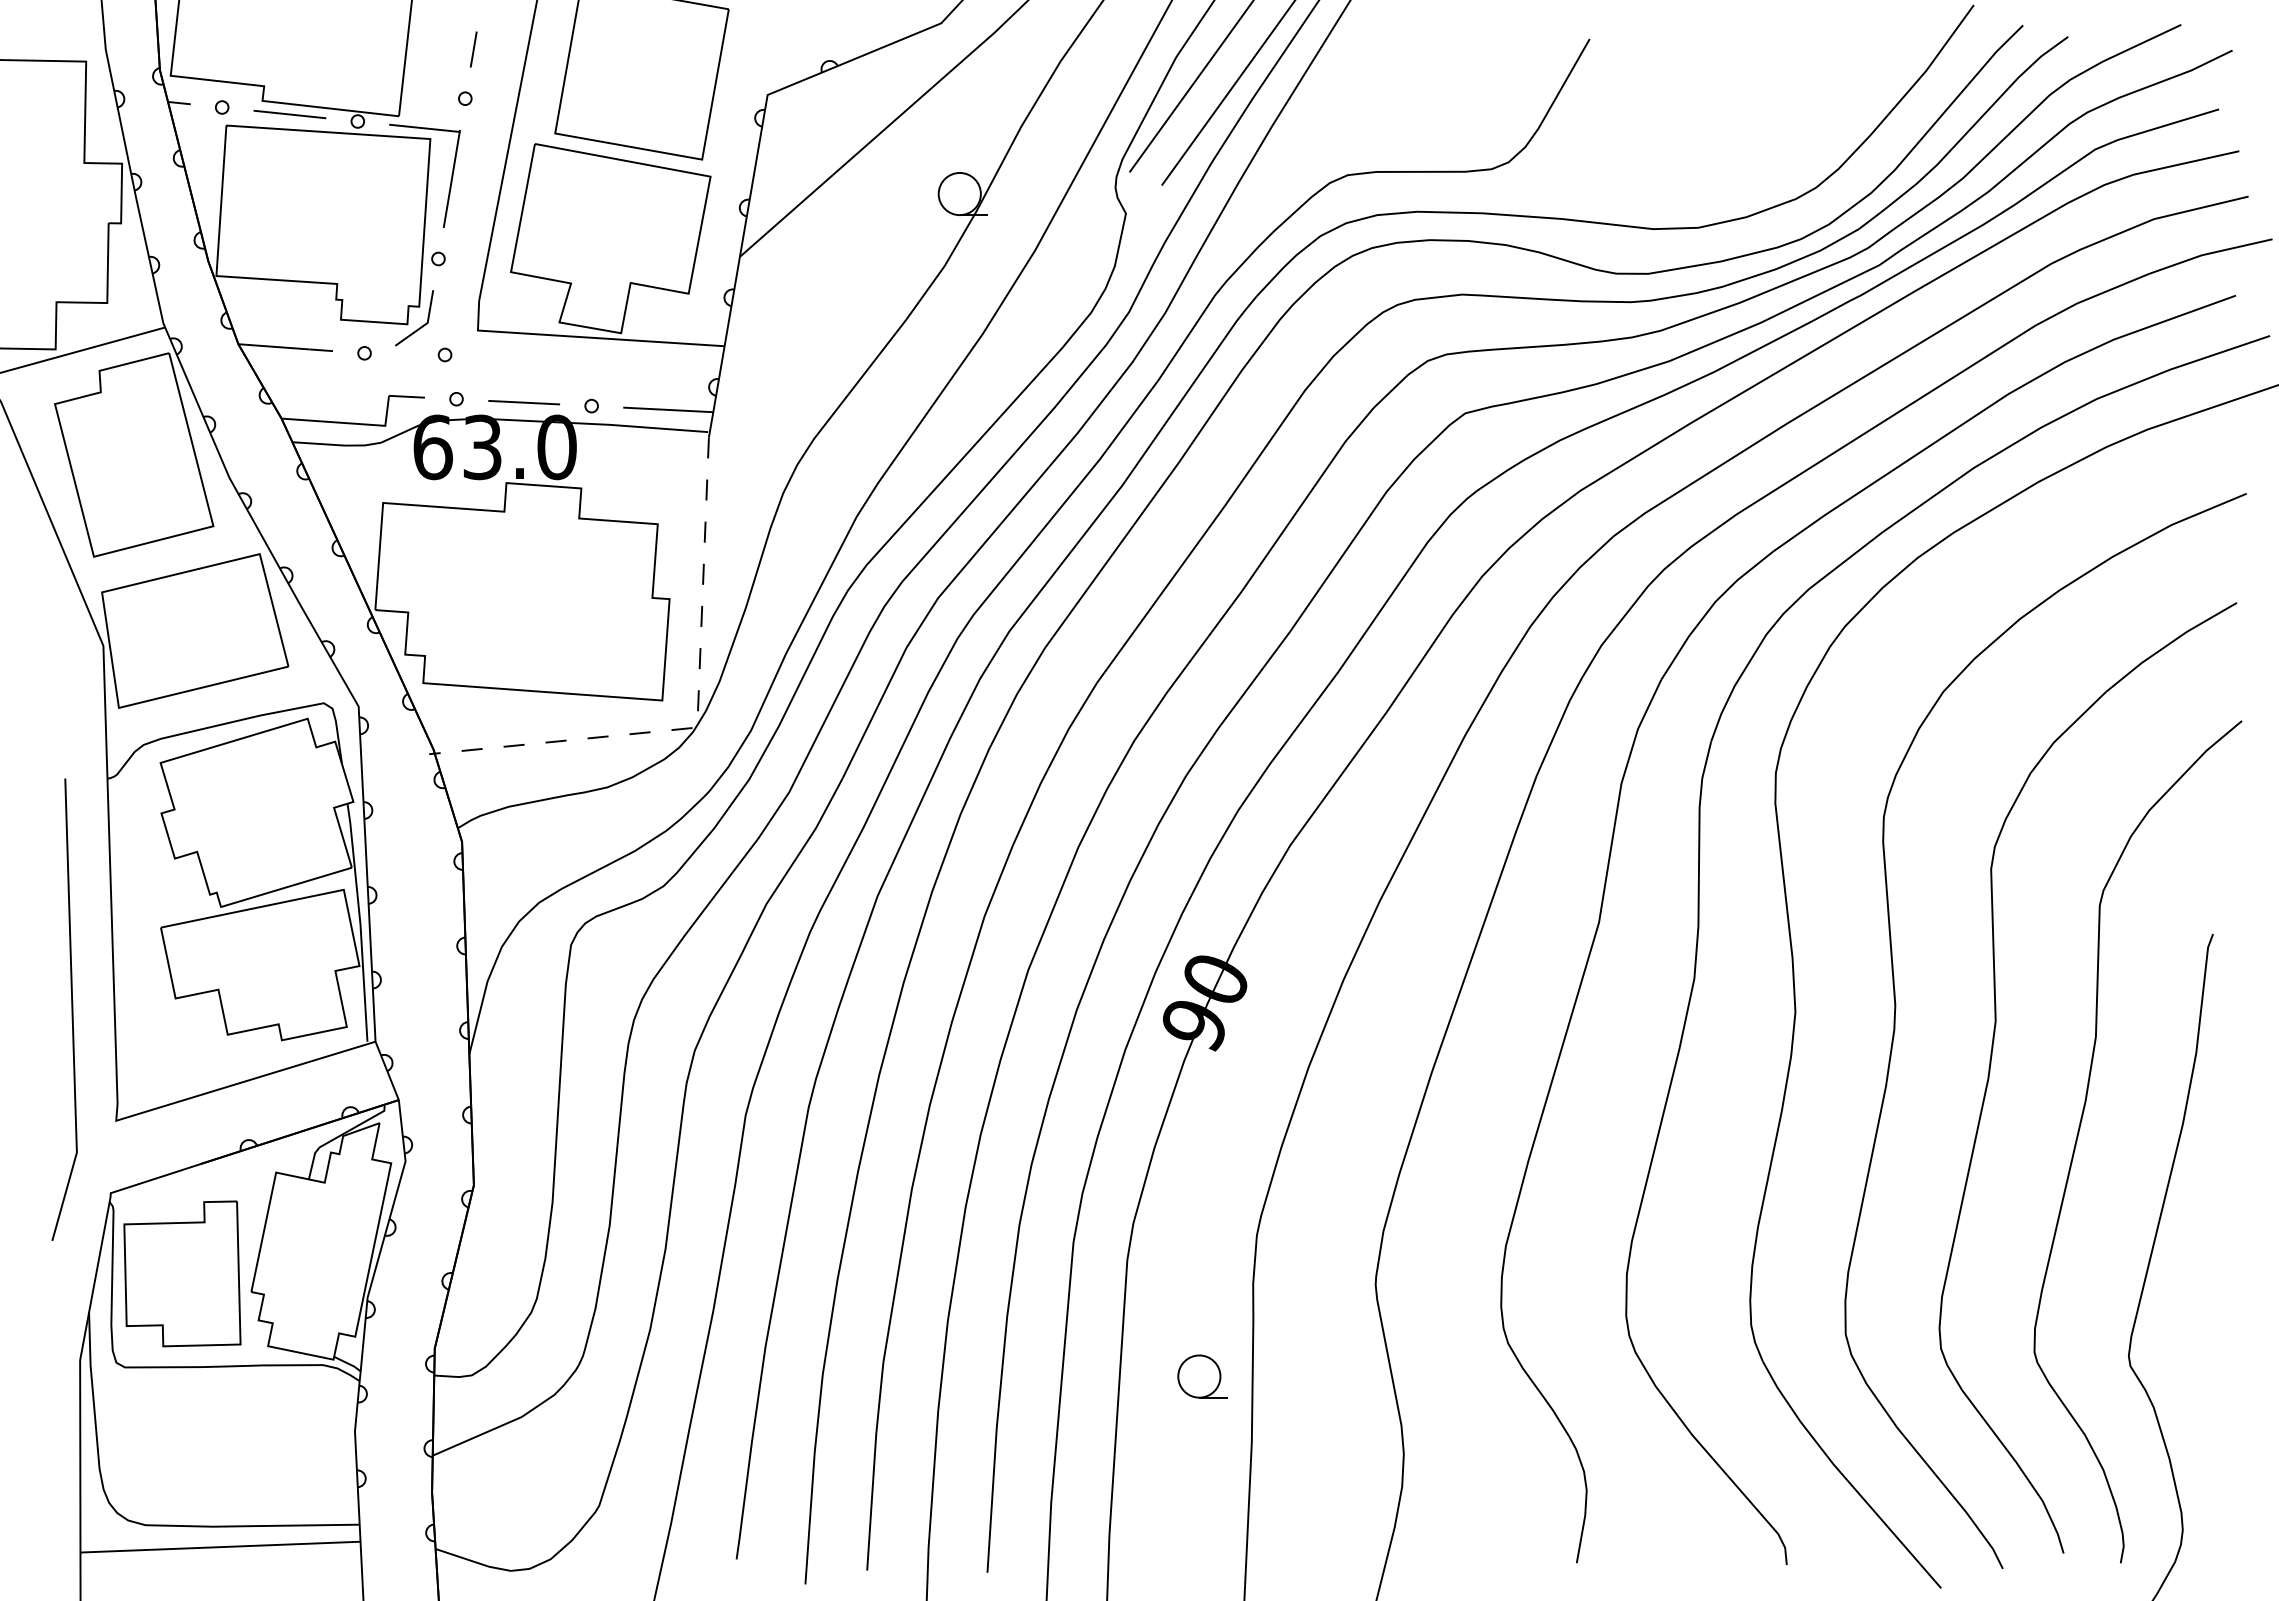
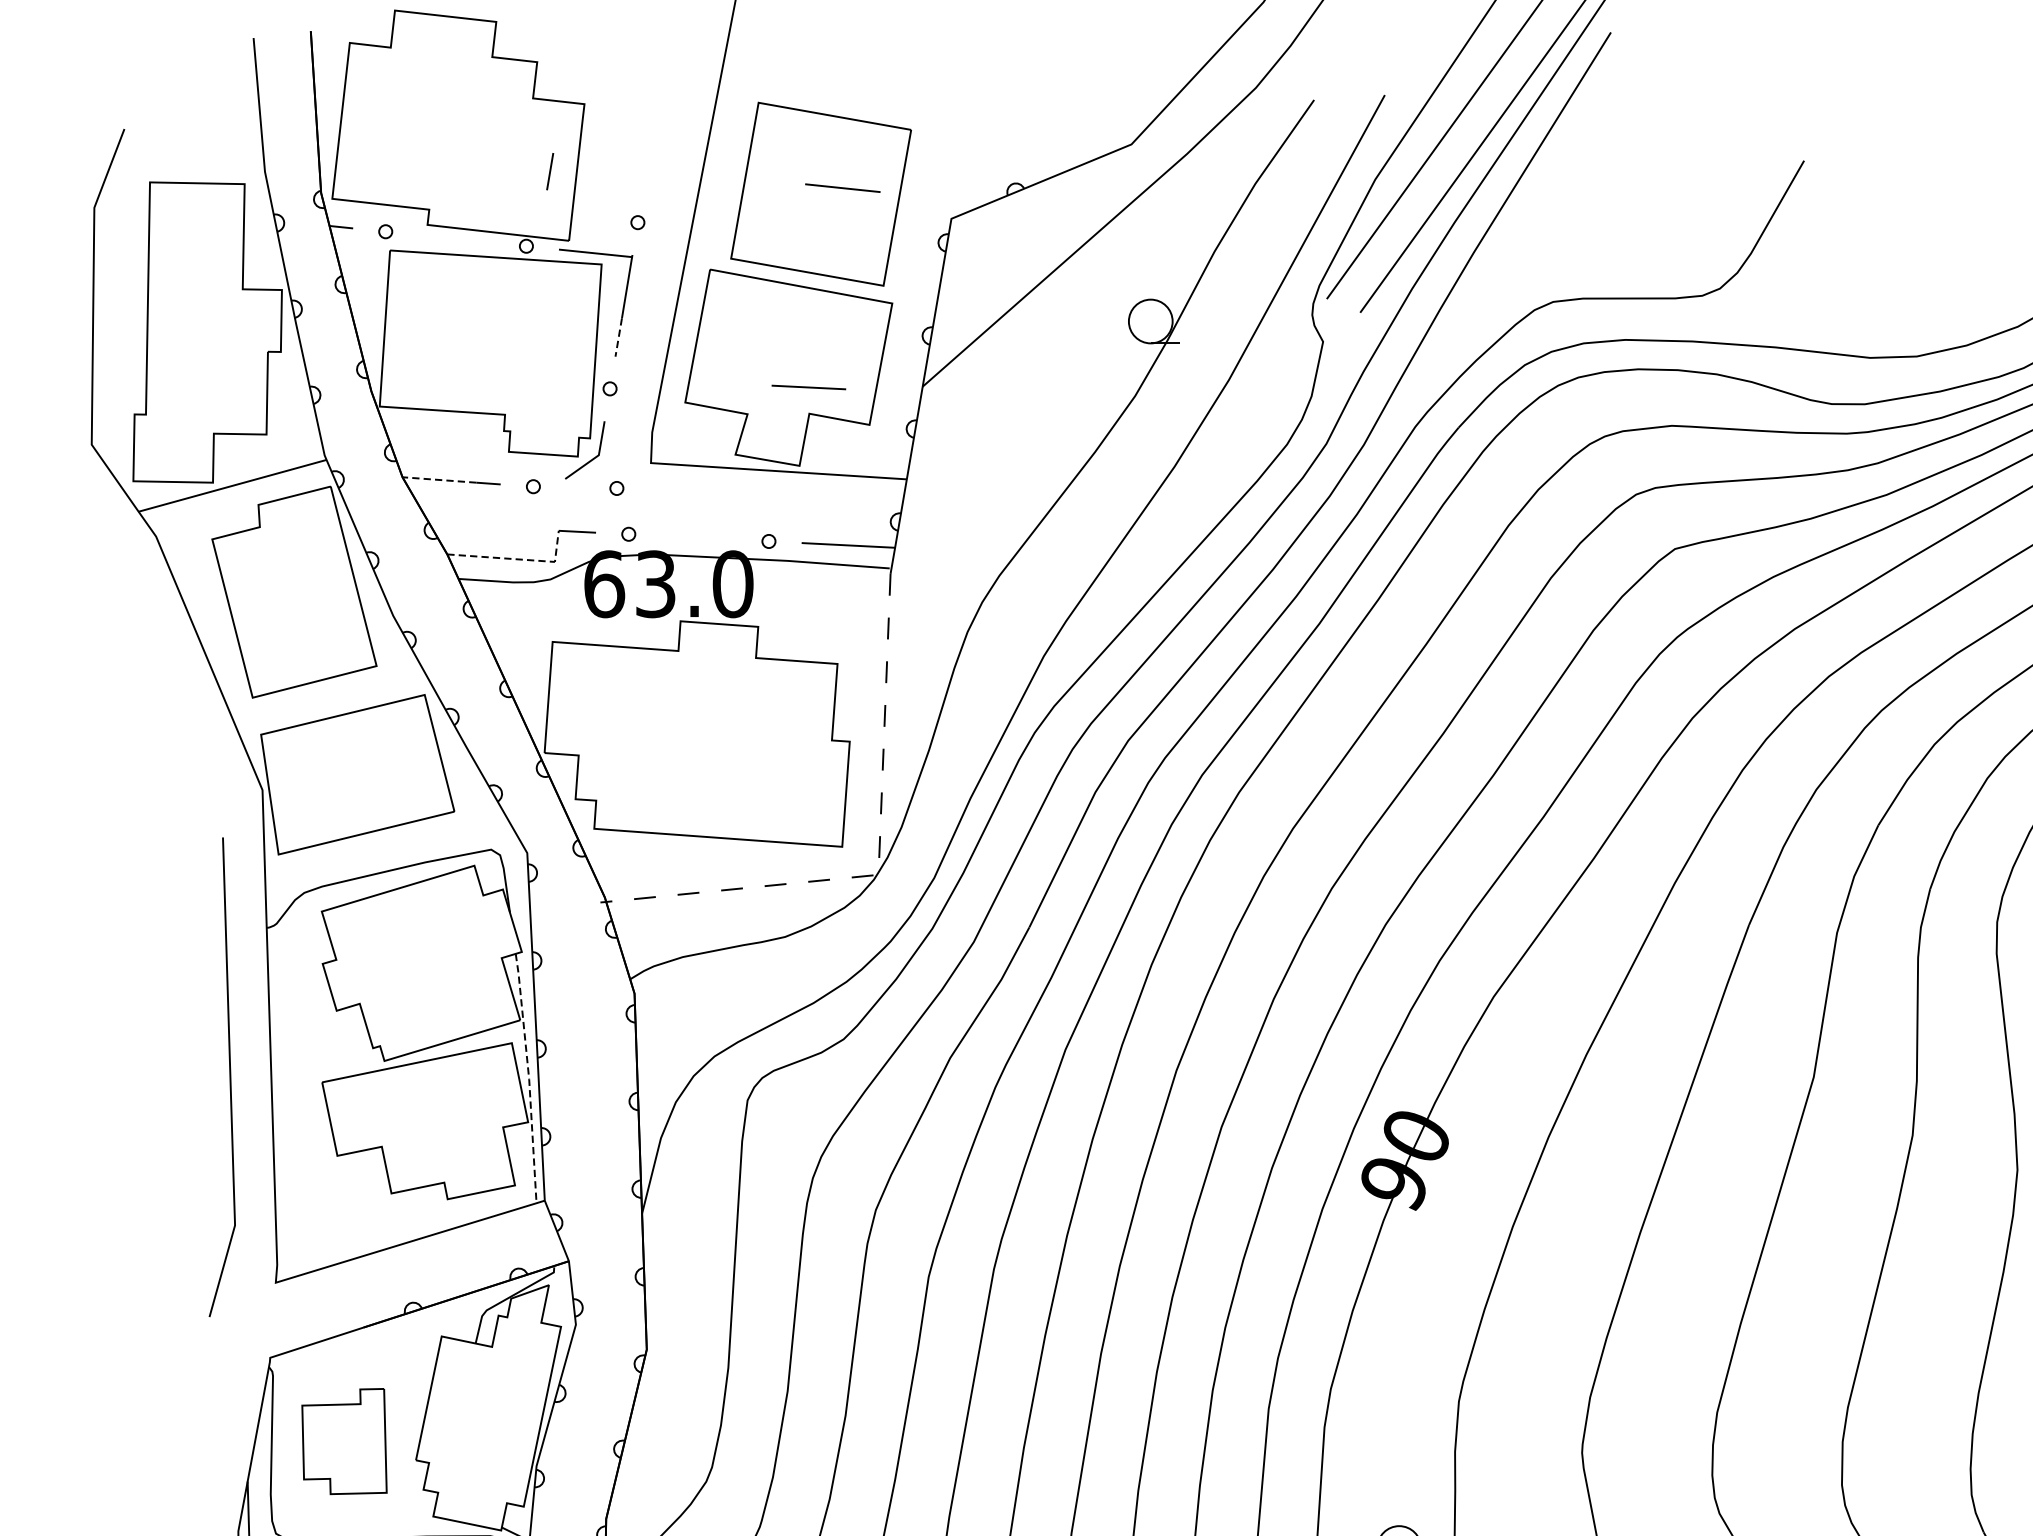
line: (473, 49) -> (549, 171), moved
line: (289, 114) -> (842, 188), moved
line: (446, 209) -> (618, 337), solid -> dashed
line: (273, 346) -> (438, 479), solid -> dashed
line: (524, 402) -> (809, 387), moved
line: (349, 423) -> (517, 559), solid -> dashed
line: (360, 922) -> (529, 1077), solid -> dashed
line: (71, 1009) -> (229, 1077), moved
part: (182, 1273) -> (344, 1441), size x0.7

